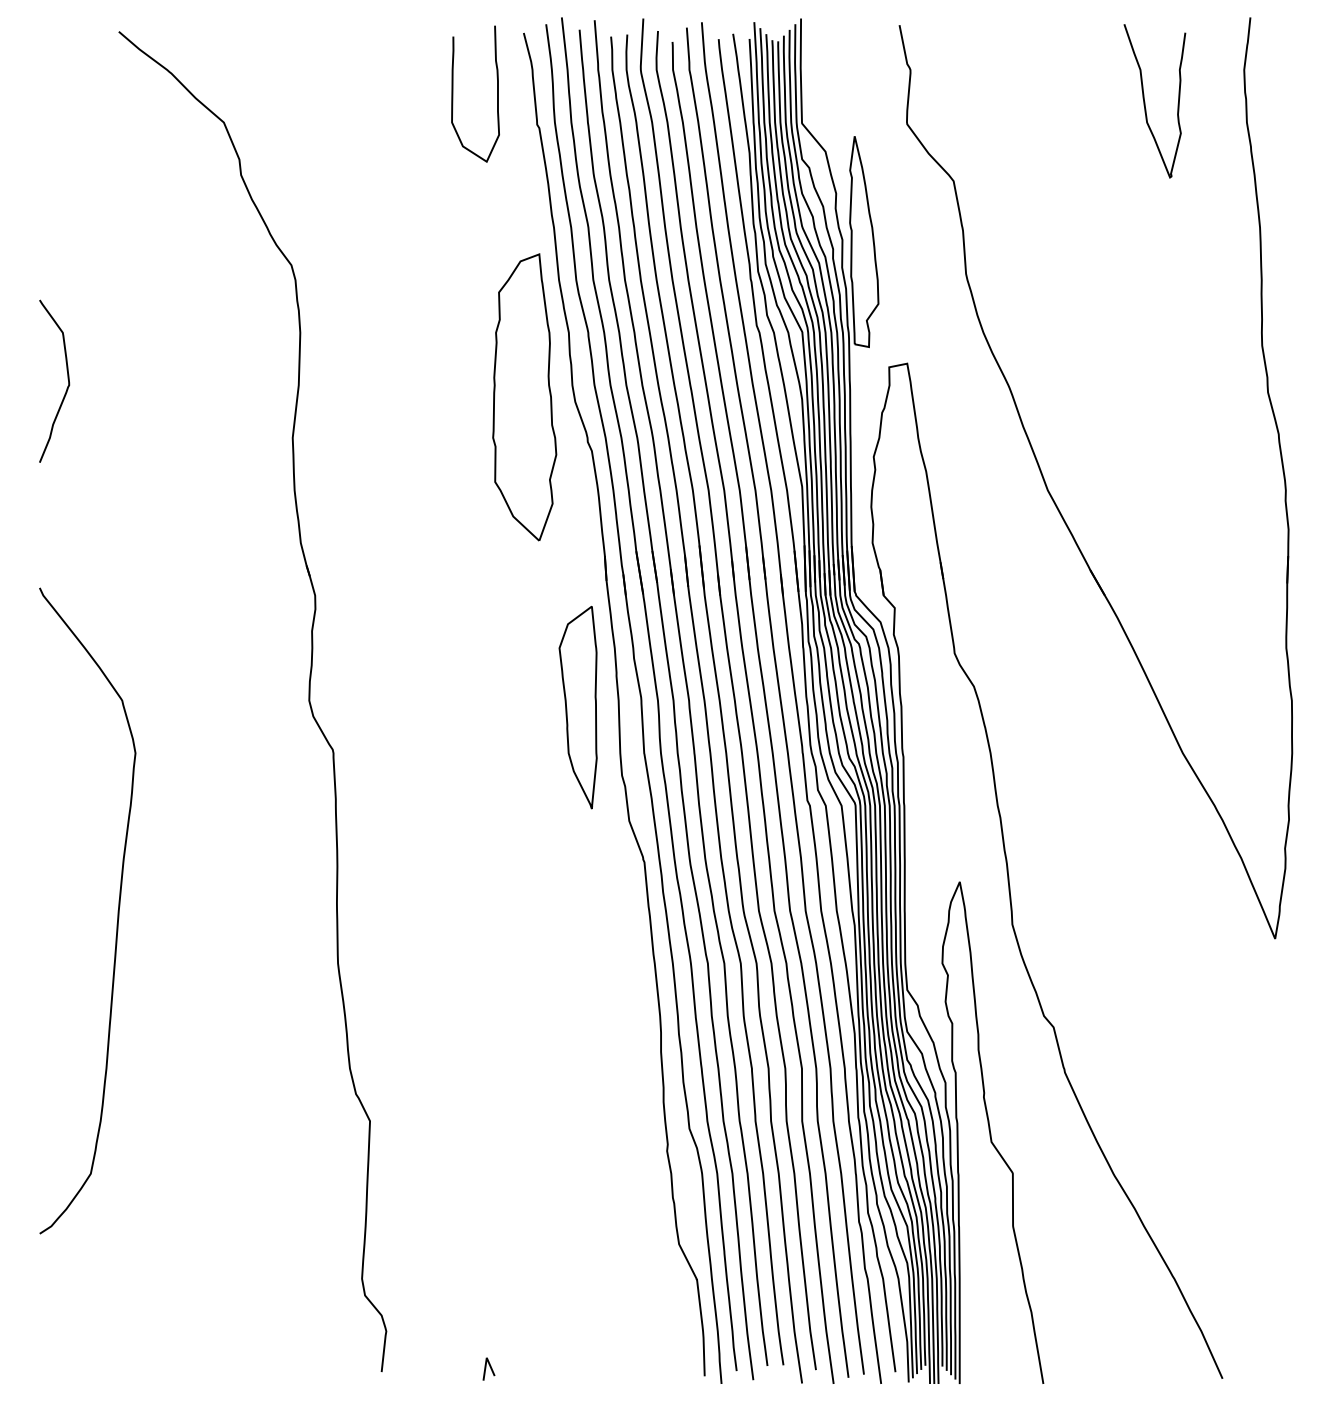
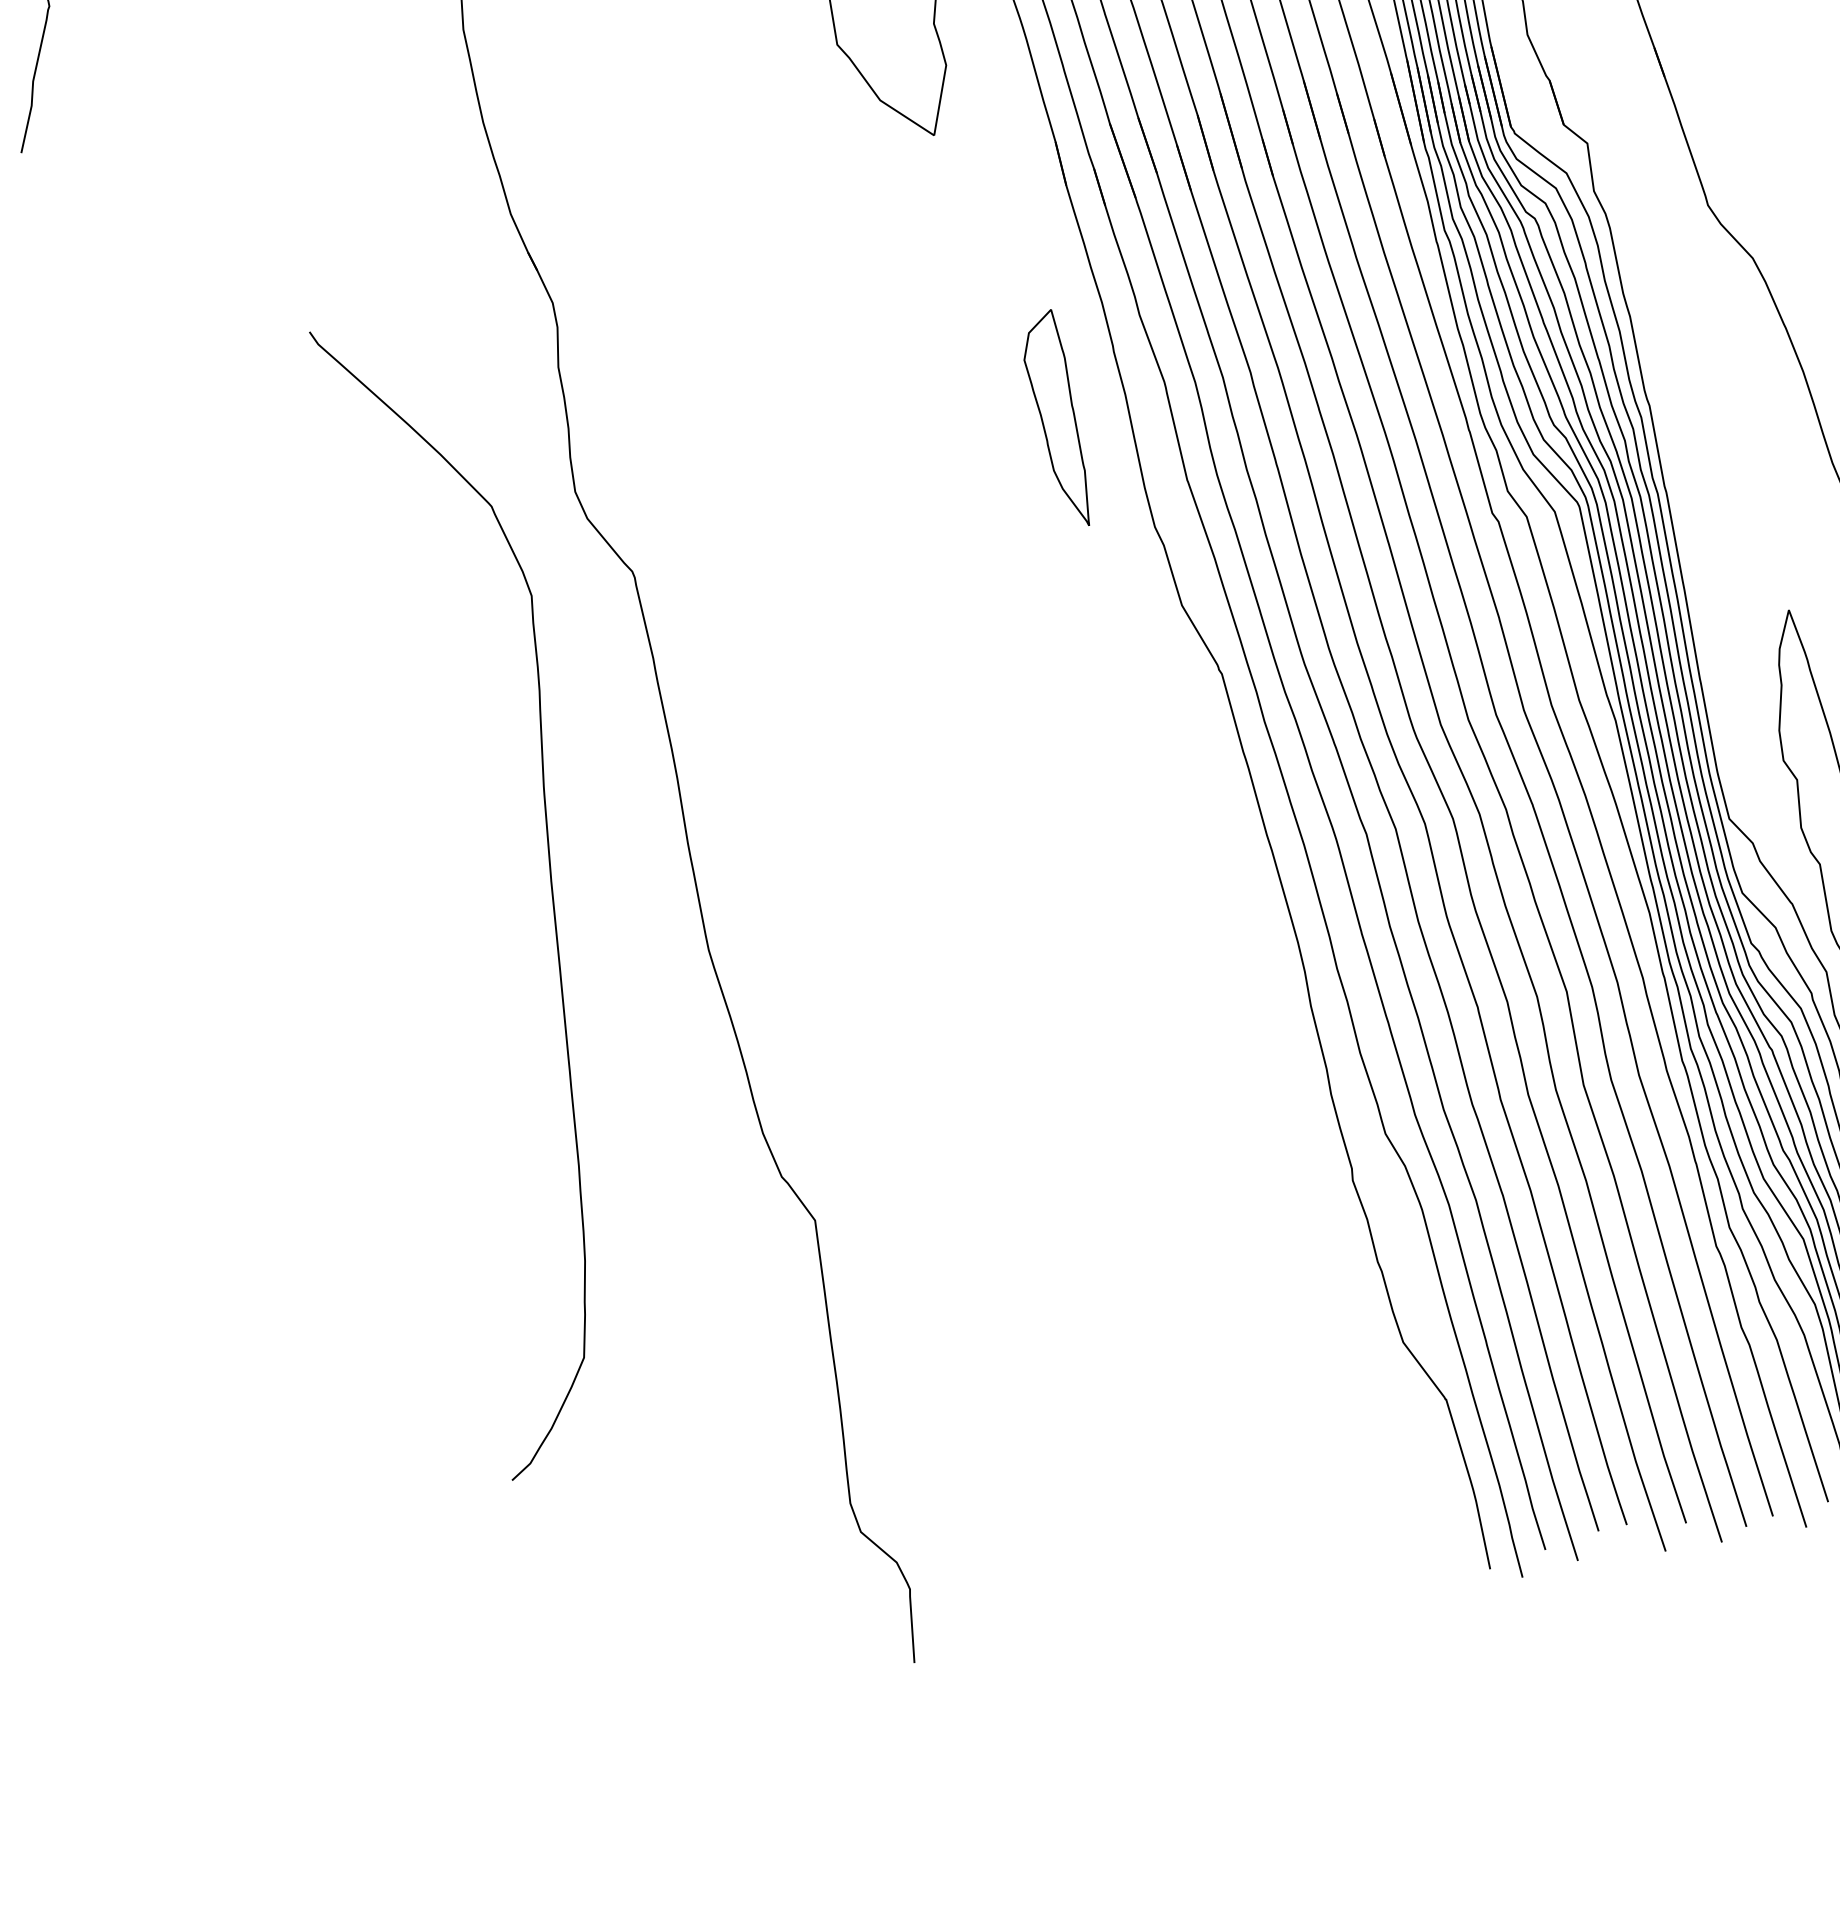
part: (577, 707) -> (1054, 419), size x0.6
curve: (117, 910) -> (548, 881), moved
line: (486, 1368) -> (1099, 1623), removed

